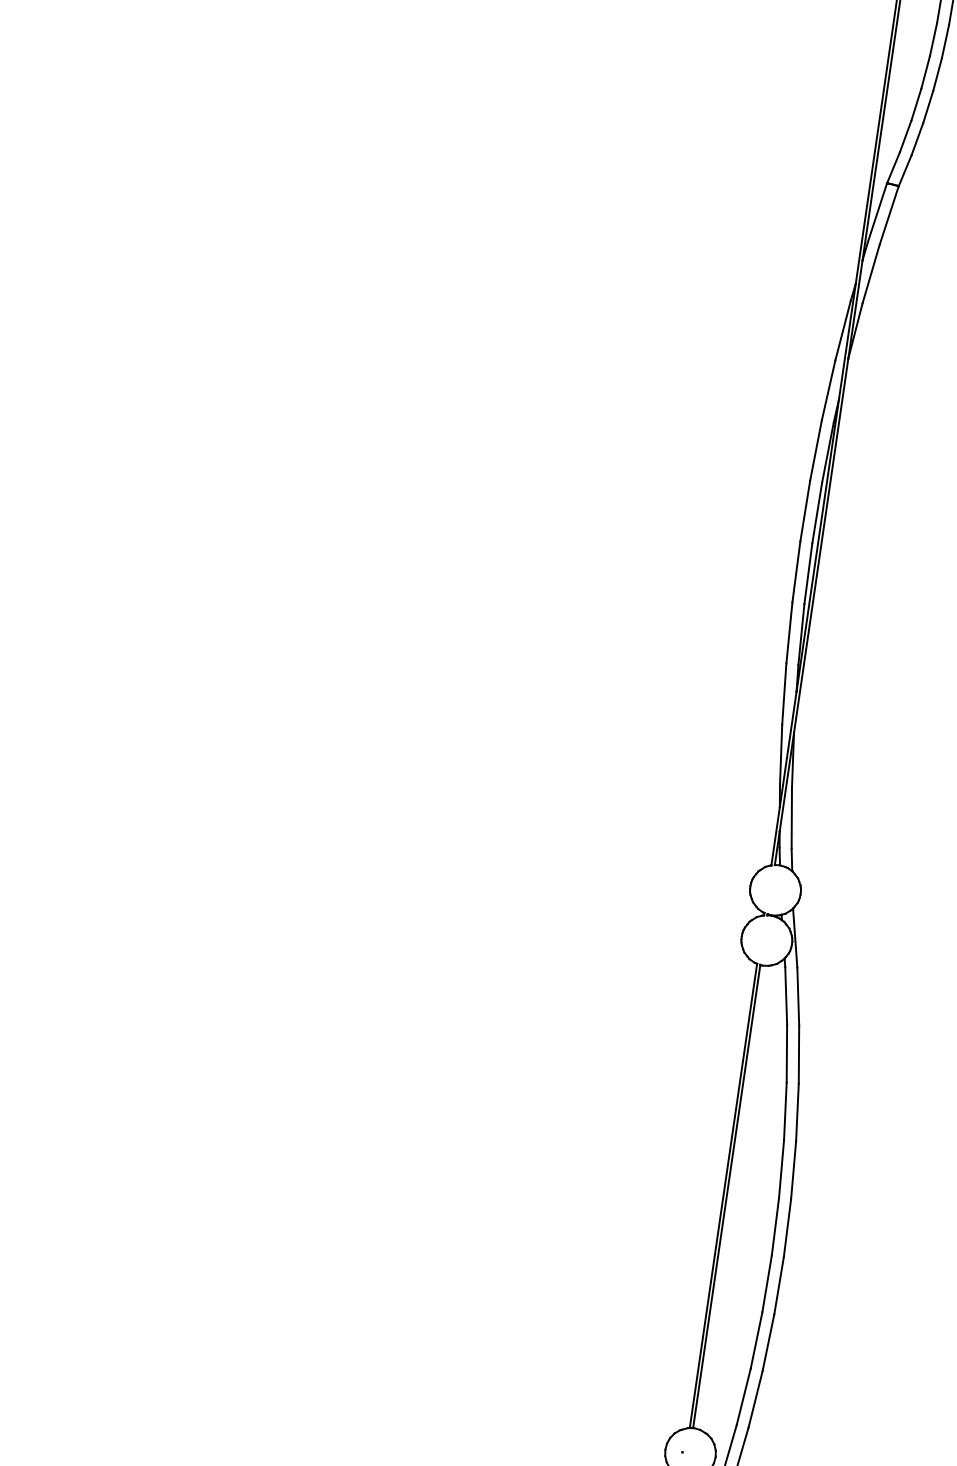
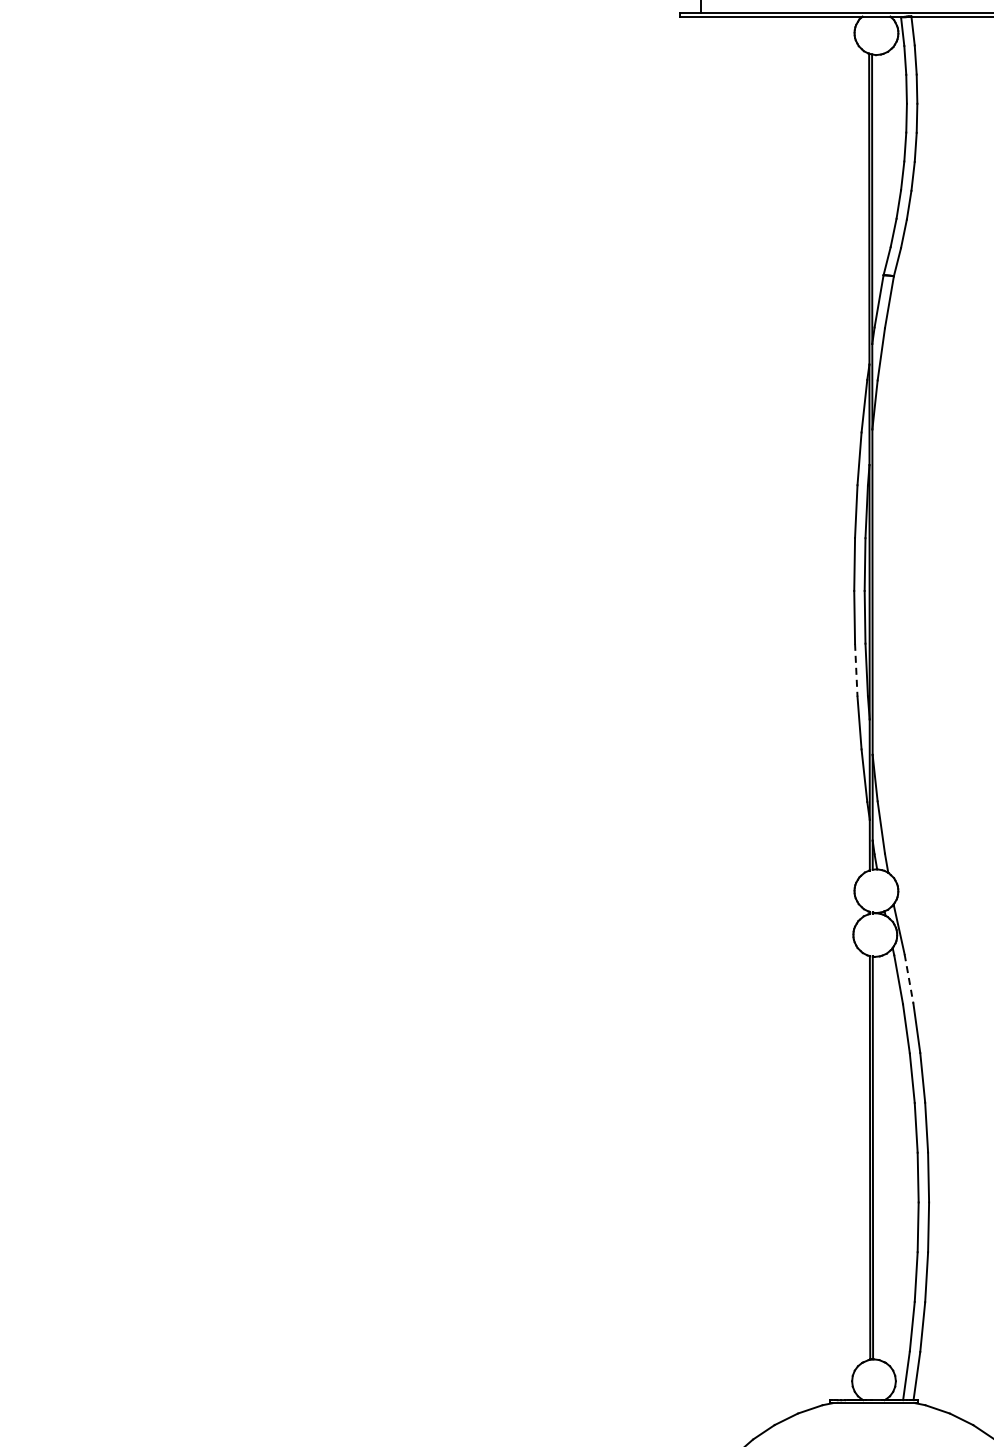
line: (789, 633) -> (856, 670), solid -> dashed
line: (798, 996) -> (909, 978), solid -> dashed

